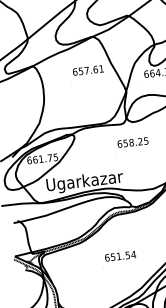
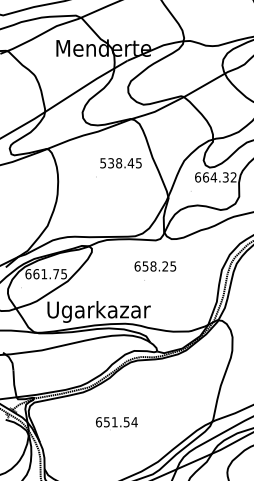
text: (87, 70) -> (120, 163), 657.61 -> 538.45
text: (133, 142) -> (155, 266), moved
text: (120, 256) -> (116, 422), moved

